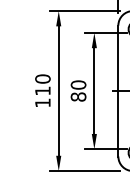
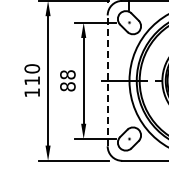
text: (78, 84) -> (67, 74), 80 -> 88
line: (118, 90) -> (107, 80), solid -> dashed

